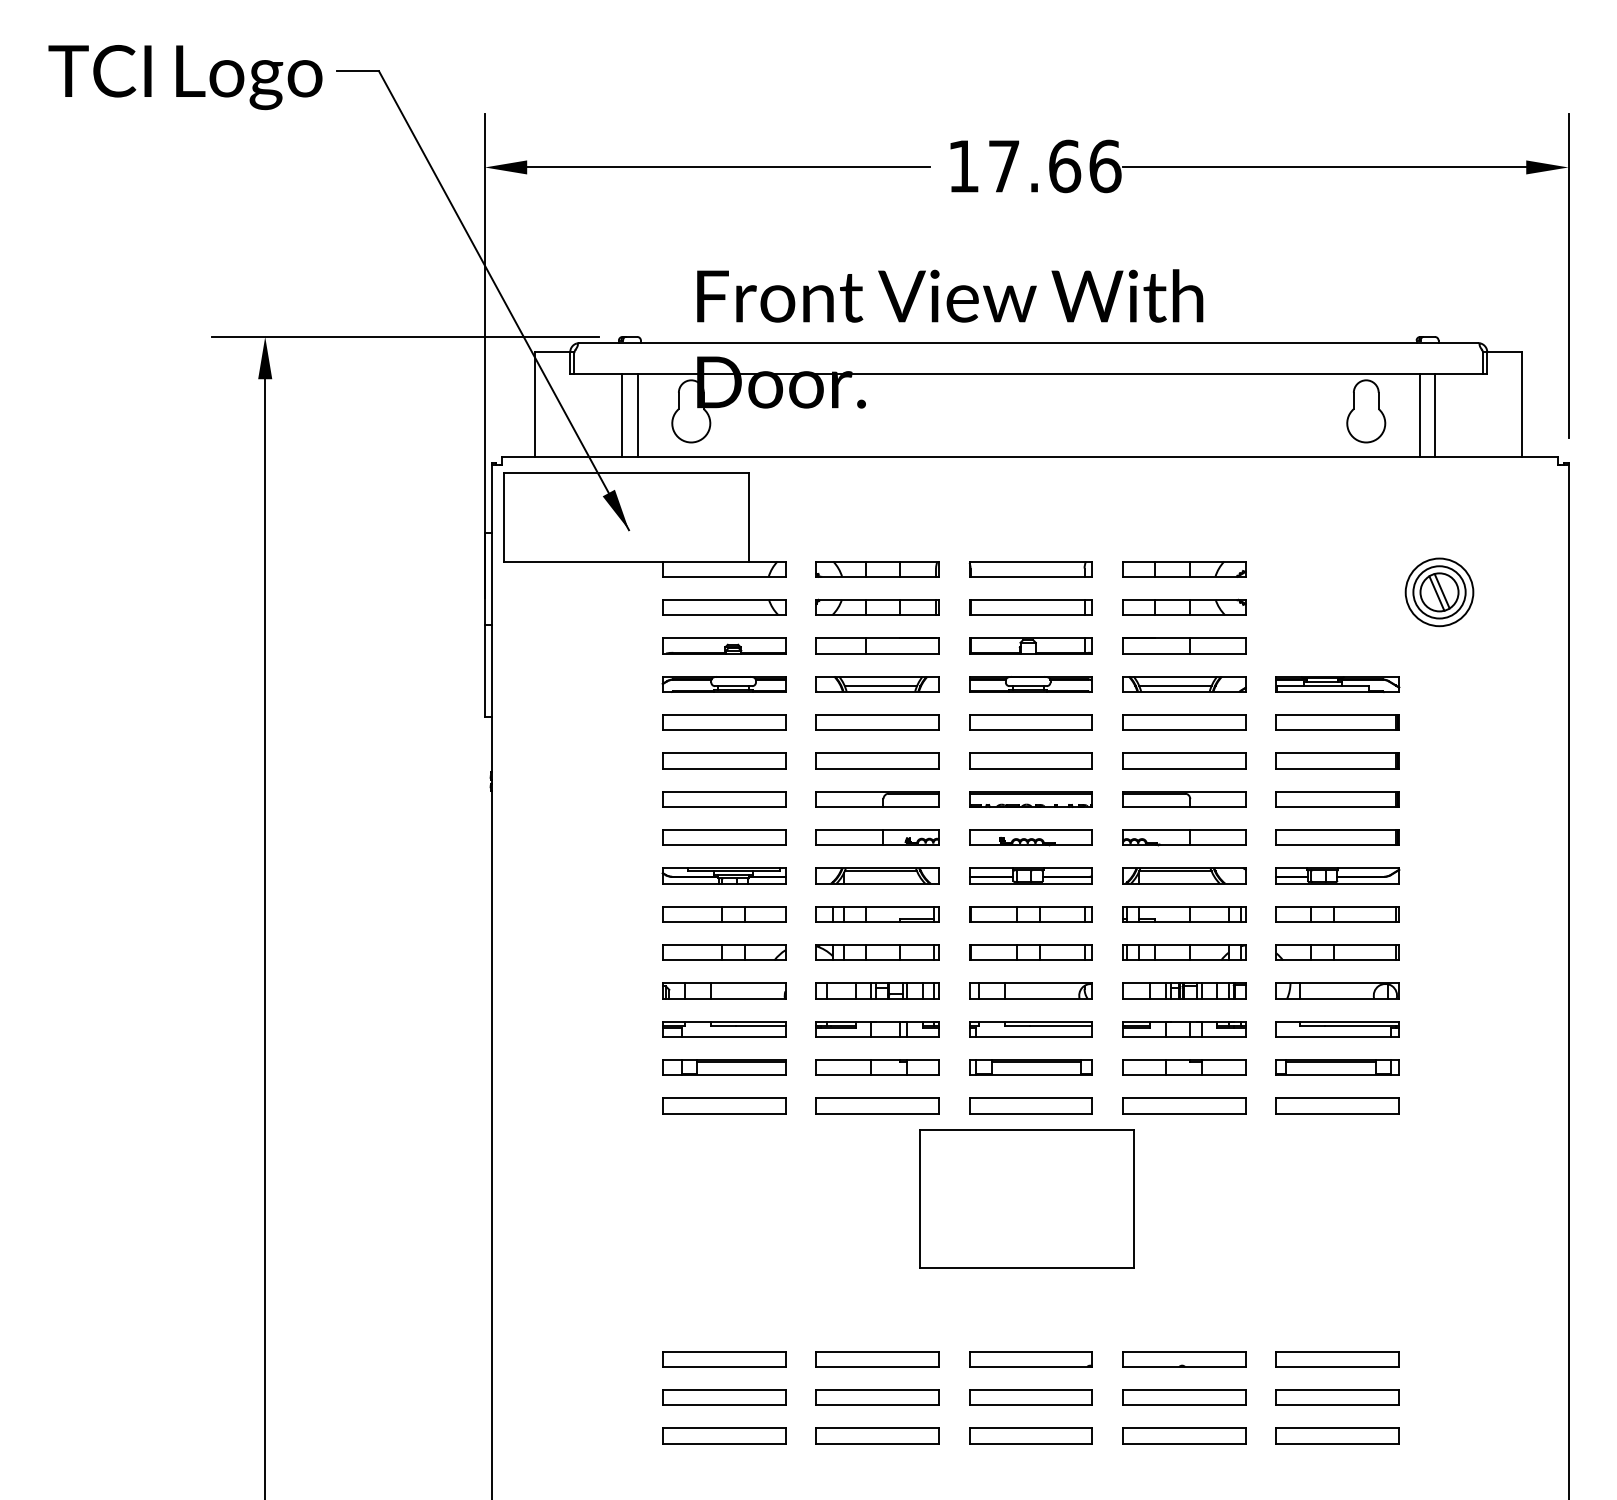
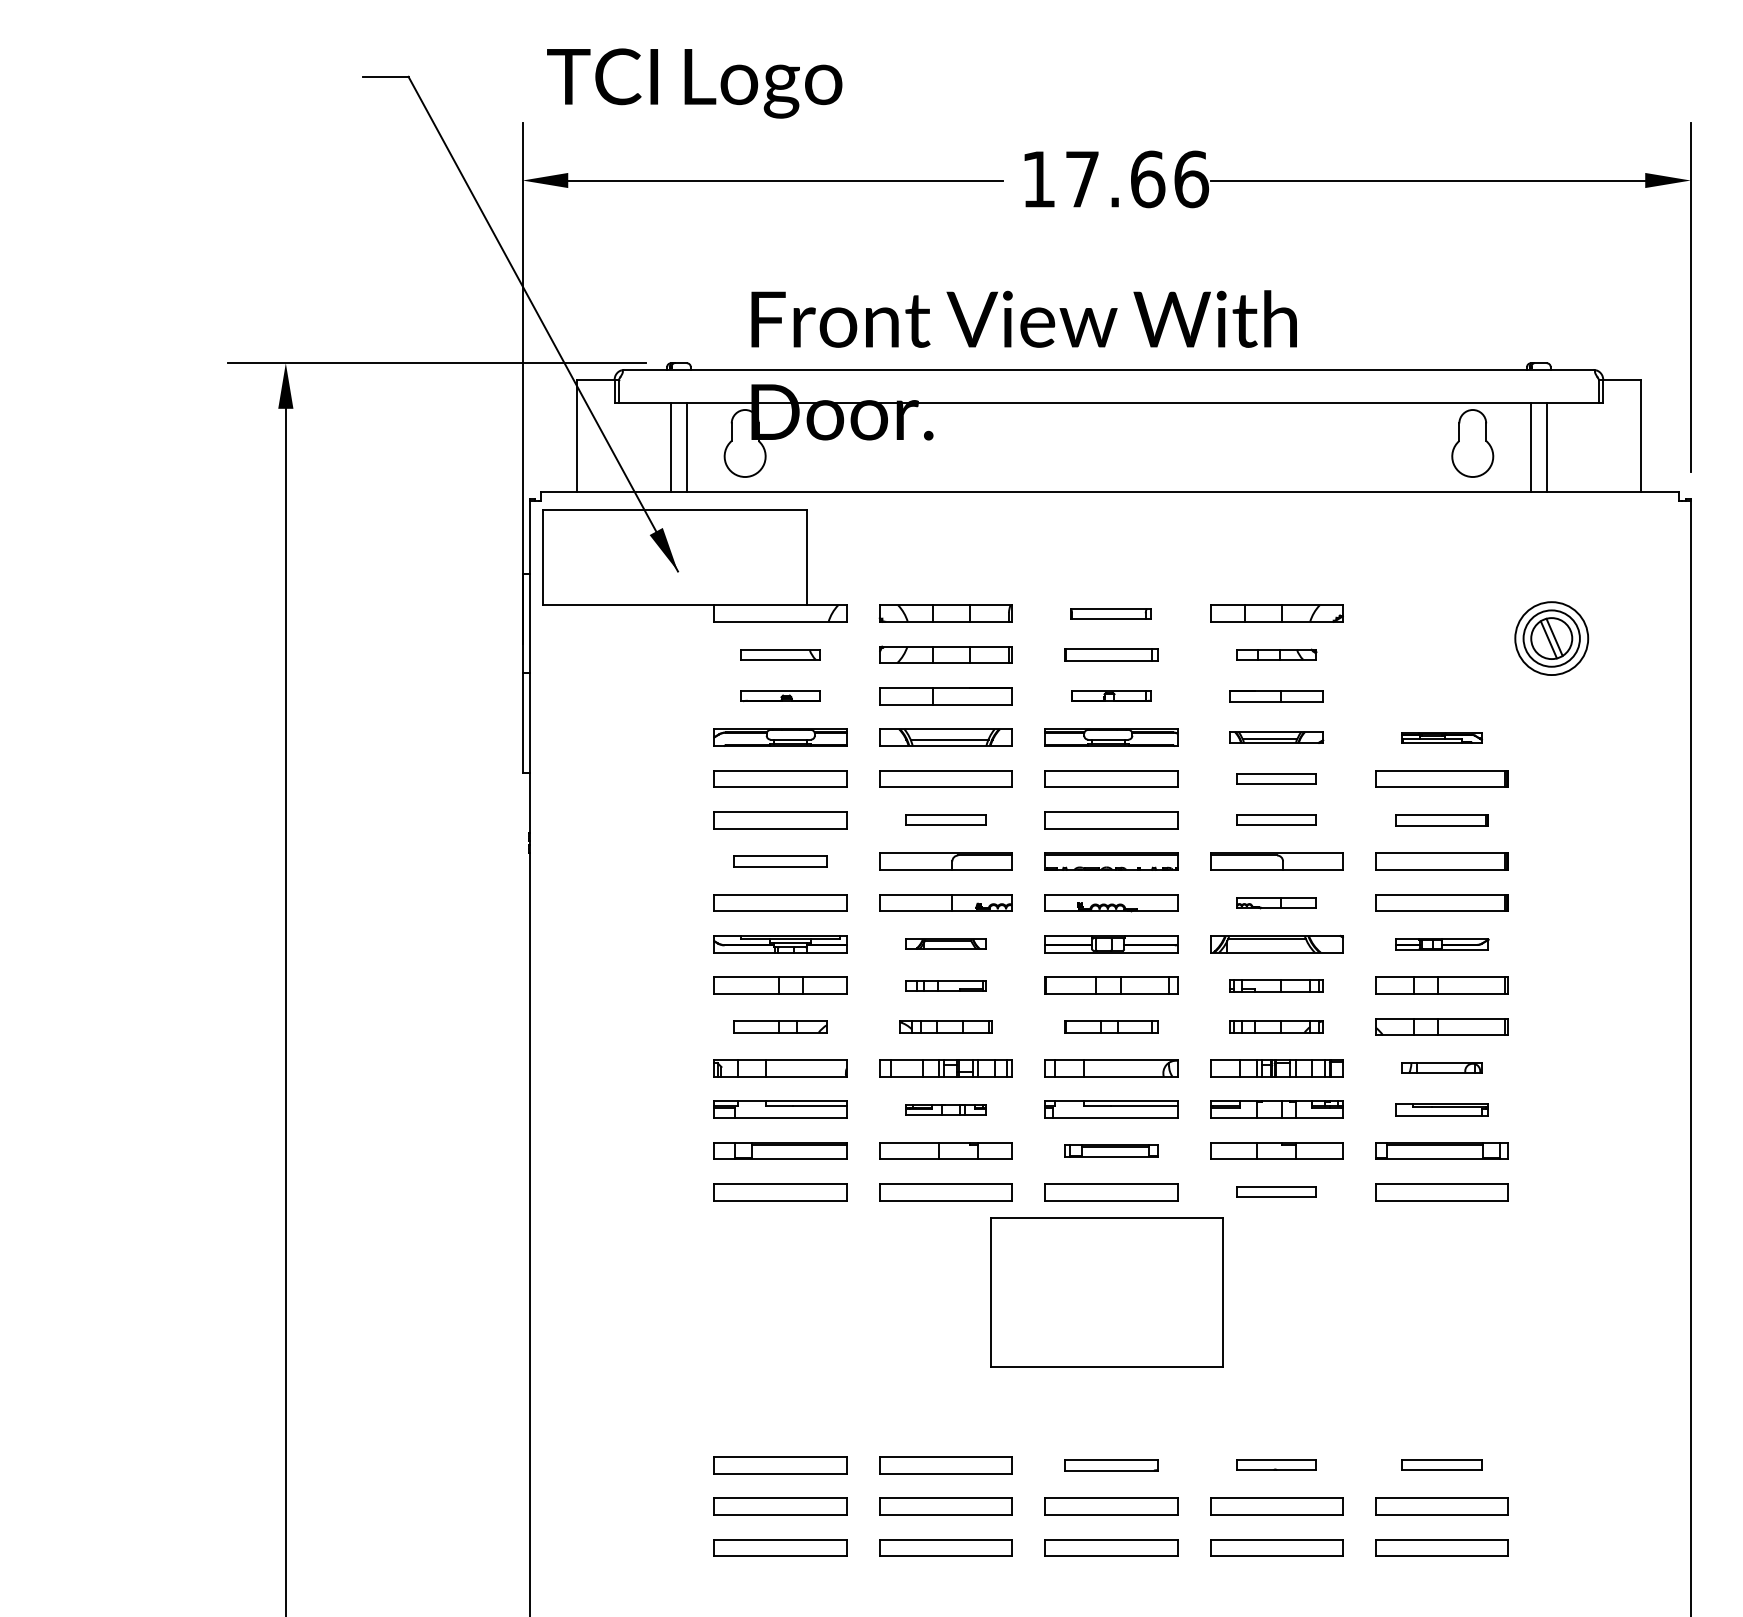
text: (185, 77) -> (694, 83), moved
part: (1030, 569) -> (1110, 613), size x0.6
part: (1184, 606) -> (1276, 653), size x0.6
part: (724, 607) -> (780, 654), size x0.6
part: (1030, 607) -> (1110, 654), size x0.7
part: (724, 645) -> (780, 695), size x0.6
part: (1030, 645) -> (1110, 695), size x0.6
part: (1184, 645) -> (1276, 695), size x0.7
part: (1184, 684) -> (1276, 737), size x0.7
part: (1337, 684) -> (1441, 737), size x0.6
part: (1184, 722) -> (1276, 778), size x0.6
part: (877, 760) -> (945, 819), size x0.6
part: (1184, 760) -> (1276, 819), size x0.6
part: (1337, 760) -> (1441, 819), size x0.7
part: (724, 799) -> (780, 861), size x0.7
part: (1184, 837) -> (1276, 902), size x0.6
part: (877, 875) -> (945, 943), size x0.6
part: (1337, 875) -> (1441, 943), size x0.7
part: (877, 914) -> (945, 985), size x0.6
part: (1184, 914) -> (1276, 985), size x0.7
part: (724, 952) -> (780, 1026), size x0.7
part: (877, 952) -> (945, 1026), size x0.7
part: (1030, 952) -> (1110, 1026), size x0.7
part: (1184, 952) -> (1276, 1026), size x0.7
part: (1337, 990) -> (1441, 1067), size x0.6
part: (877, 1029) -> (945, 1109), size x0.6
part: (1337, 1029) -> (1441, 1109), size x0.7
part: (1030, 1067) -> (1110, 1150), size x0.7
part: (1184, 1105) -> (1276, 1191), size x0.6
part: (1030, 1359) -> (1110, 1465), size x0.7
part: (1184, 1359) -> (1276, 1465), size x0.6
part: (1337, 1359) -> (1441, 1465), size x0.6

